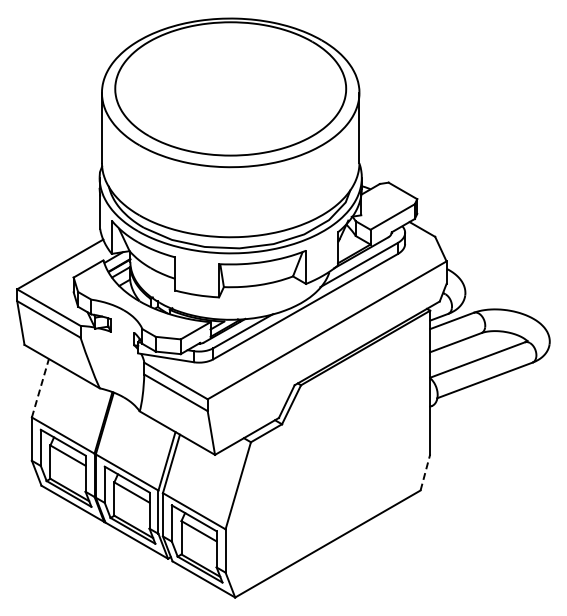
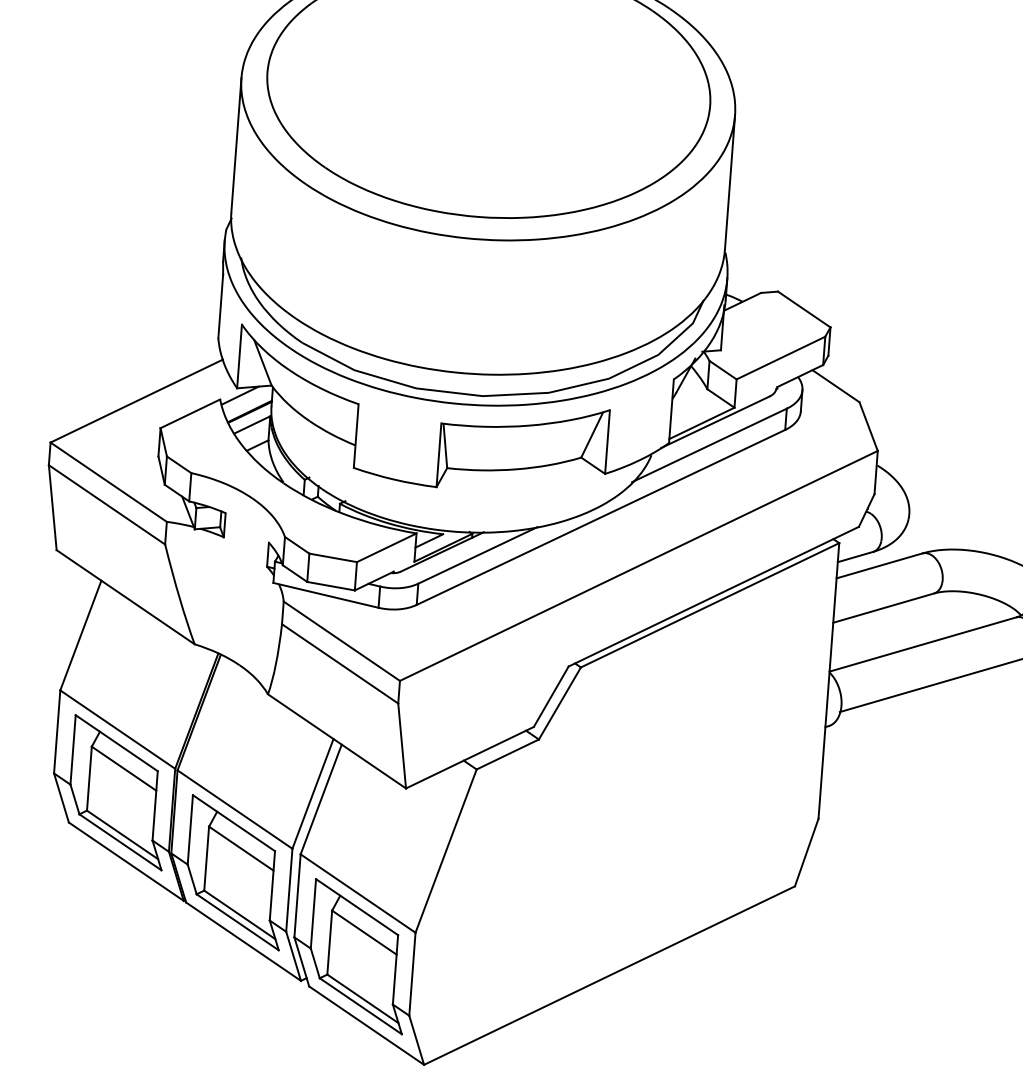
line: (40, 387) -> (81, 634), dashed -> solid
line: (425, 472) -> (806, 852), dashed -> solid

